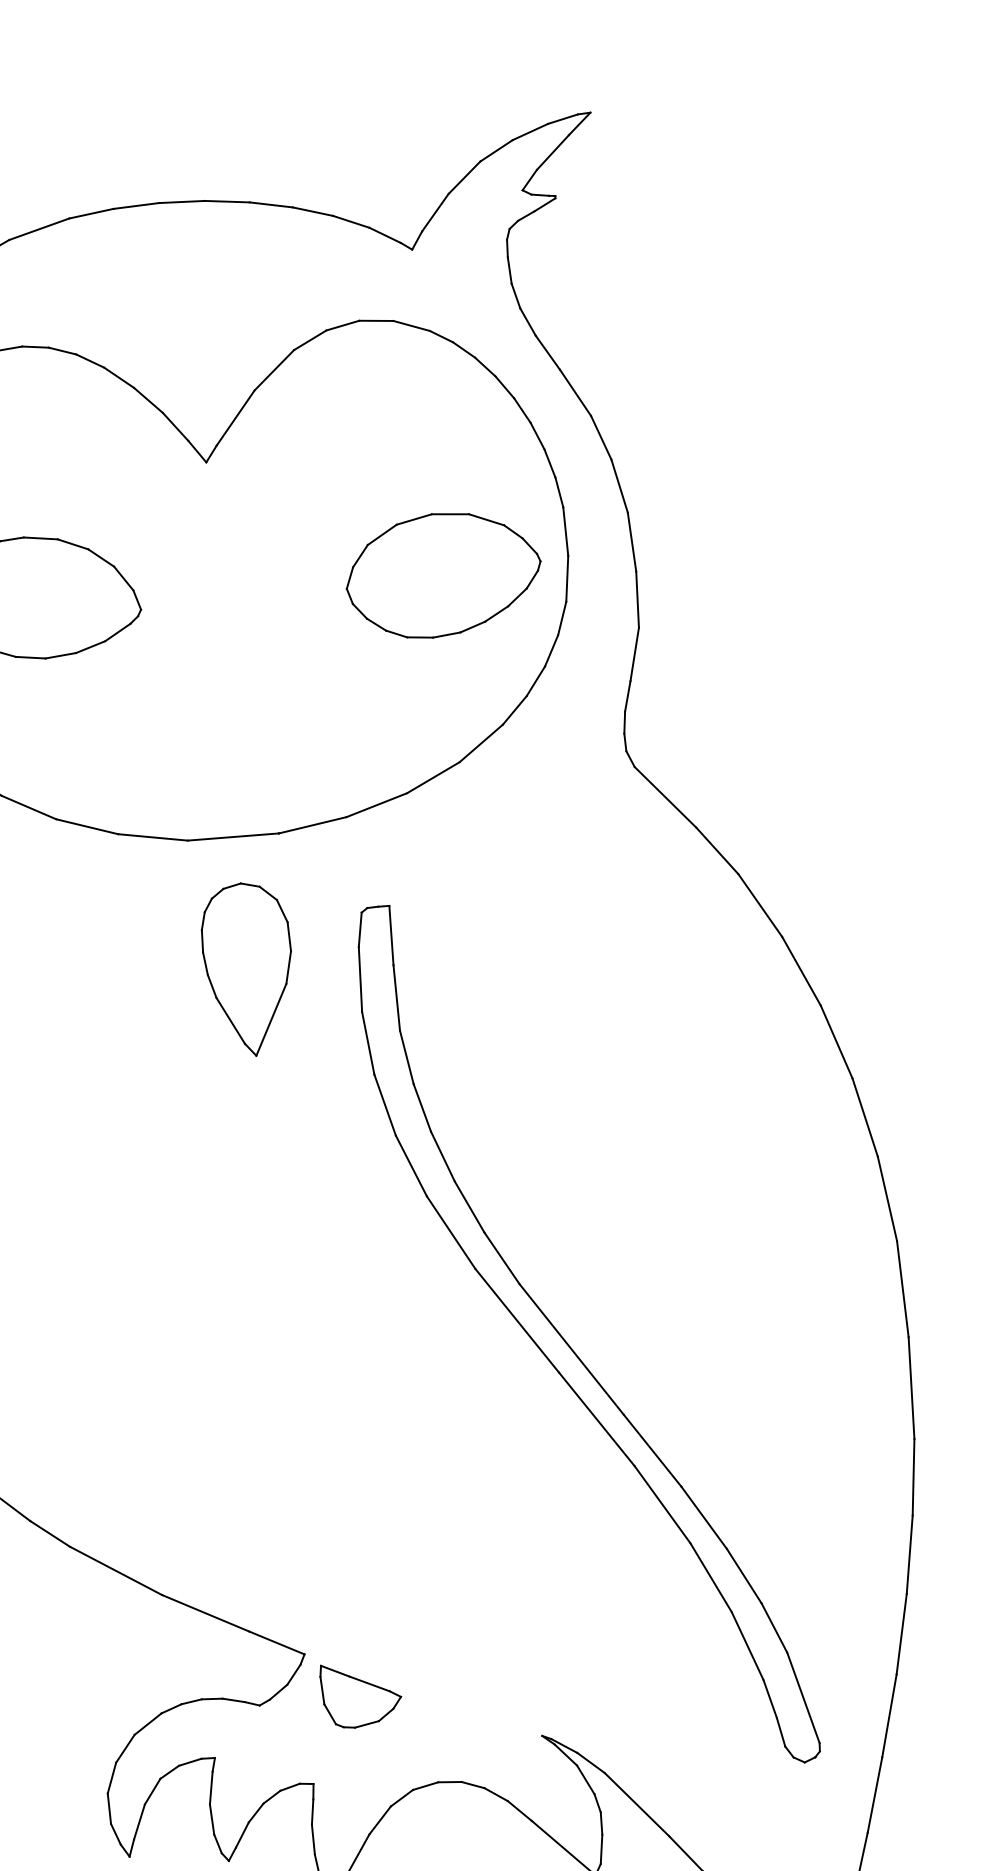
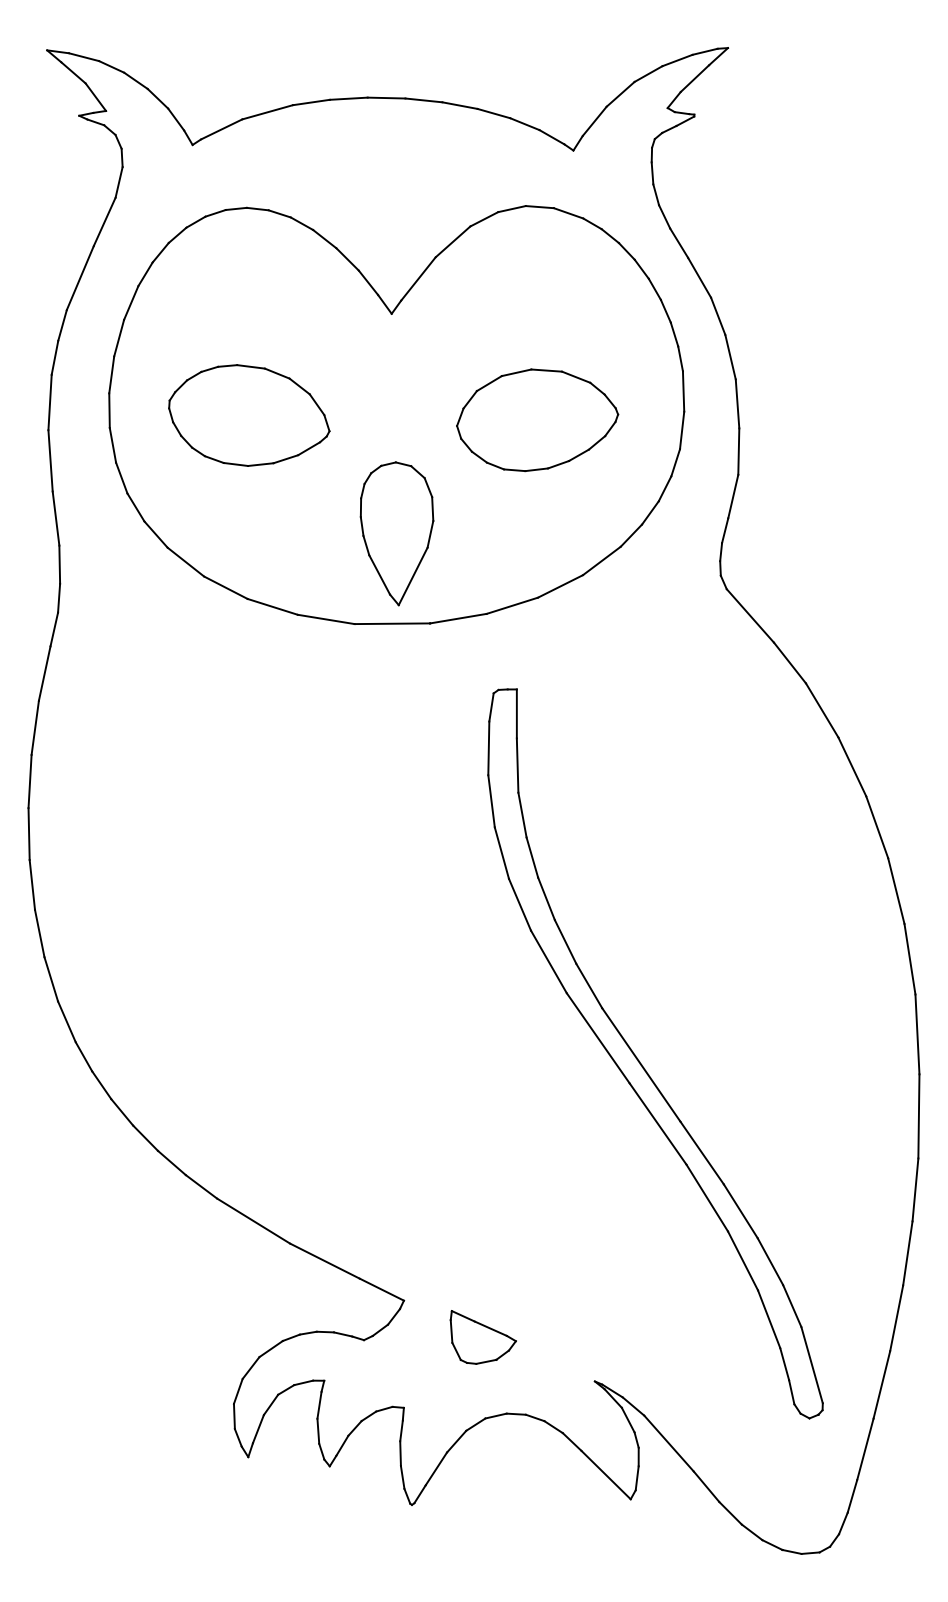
part: (443, 575) -> (537, 420), moved
part: (247, 969) -> (396, 533), moved
part: (360, 1695) -> (482, 1337), moved

